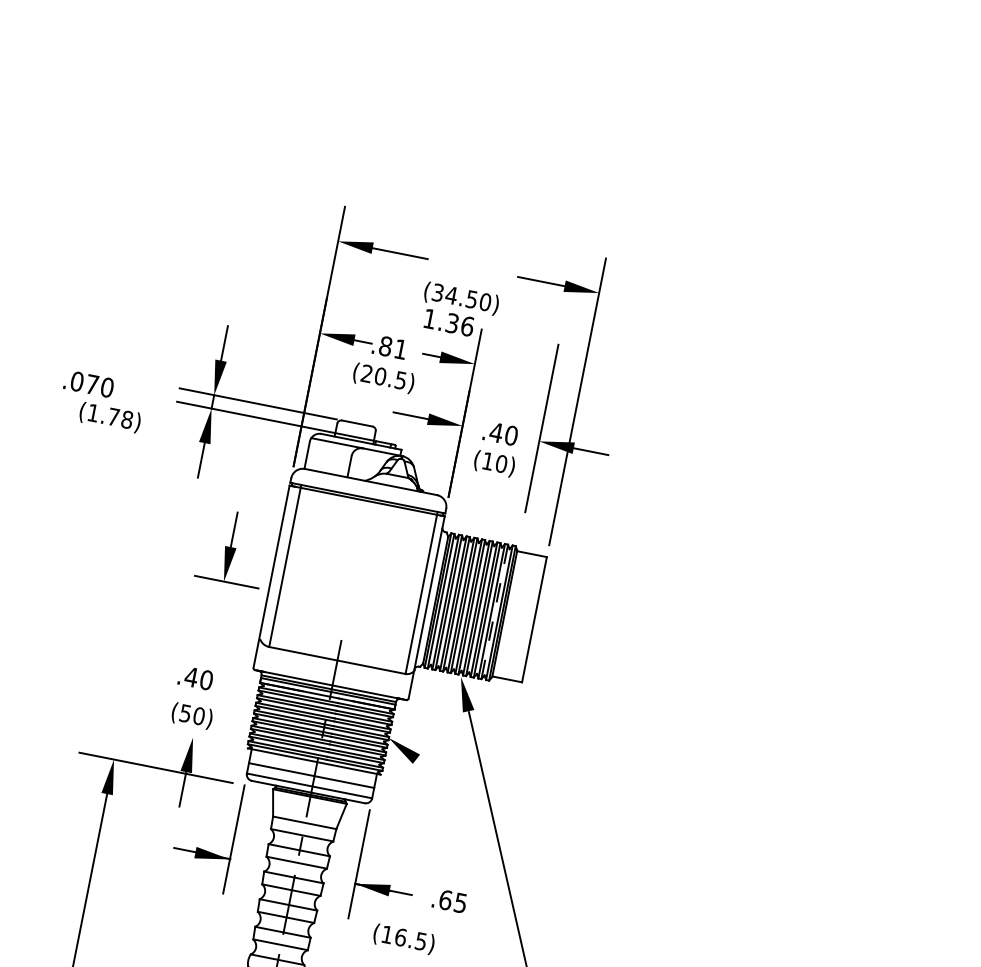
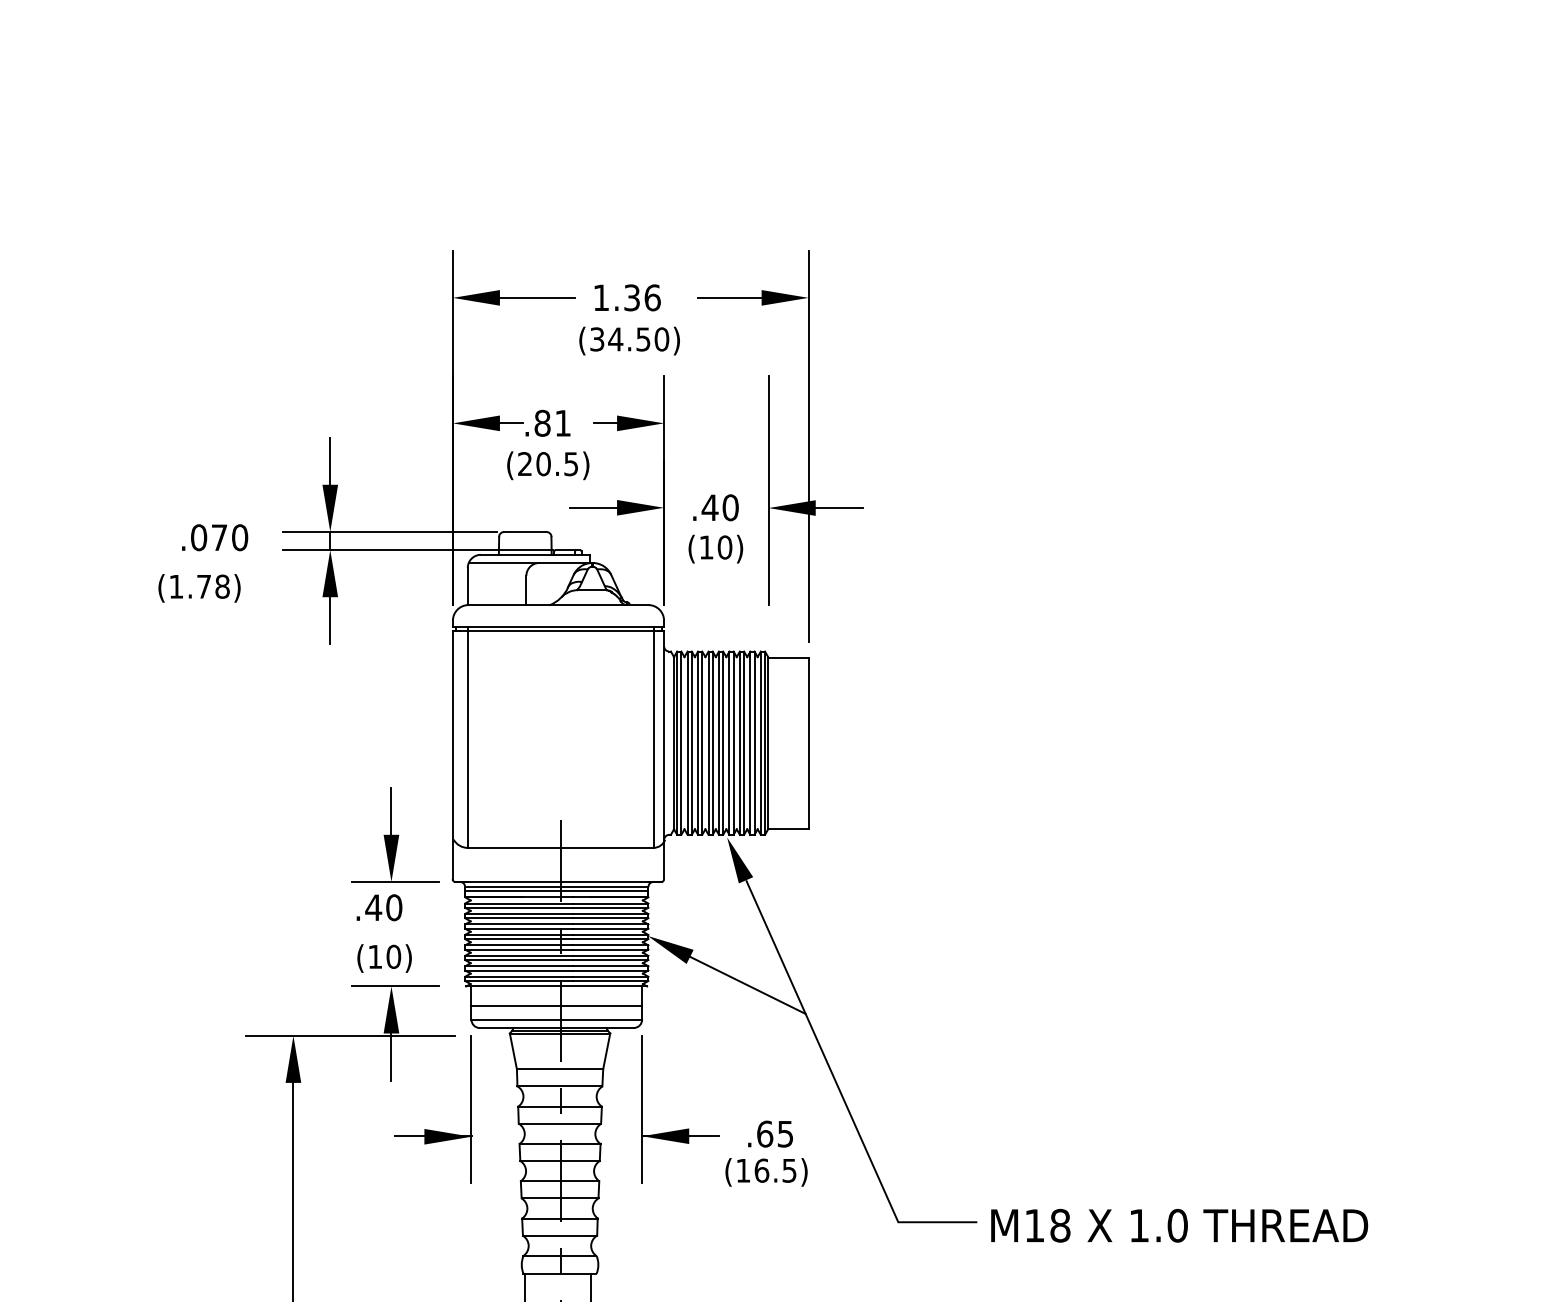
text: (449, 322) -> (627, 297), moved
text: (89, 383) -> (215, 537), moved
part: (233, 547) -> (395, 834), moved
line: (494, 612) -> (754, 743), dashed -> solid
text: (185, 713) -> (375, 957), (50) -> (10)
line: (195, 738) -> (394, 986), added
line: (454, 787) -> (747, 984), added
text: (403, 939) -> (766, 1172), moved

